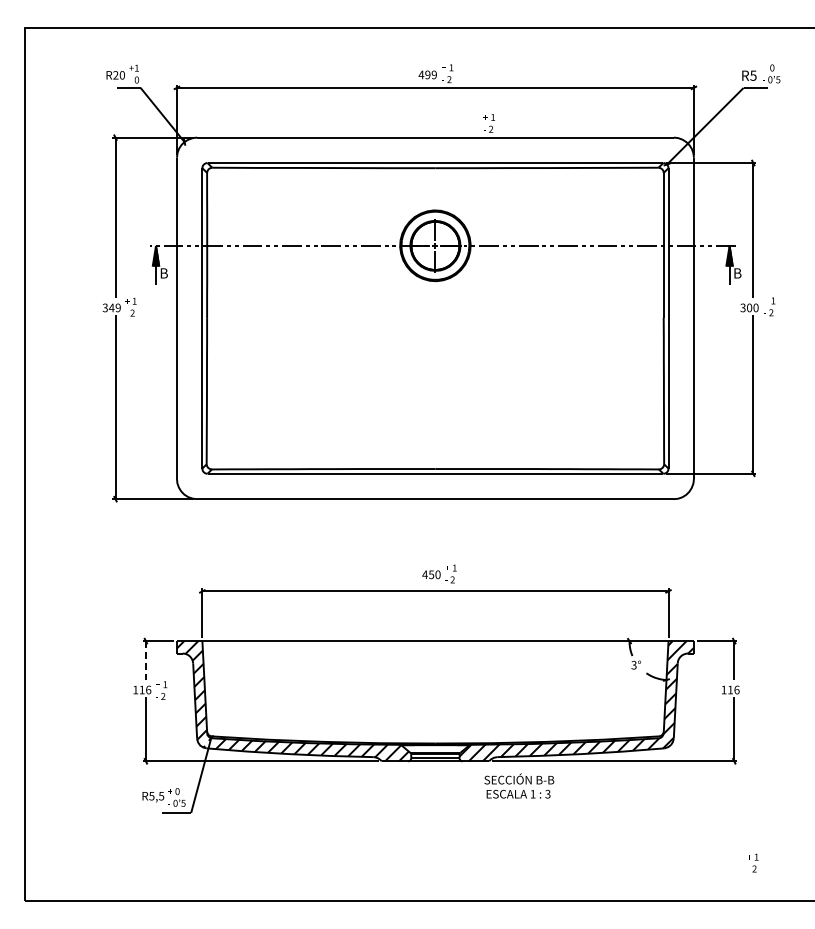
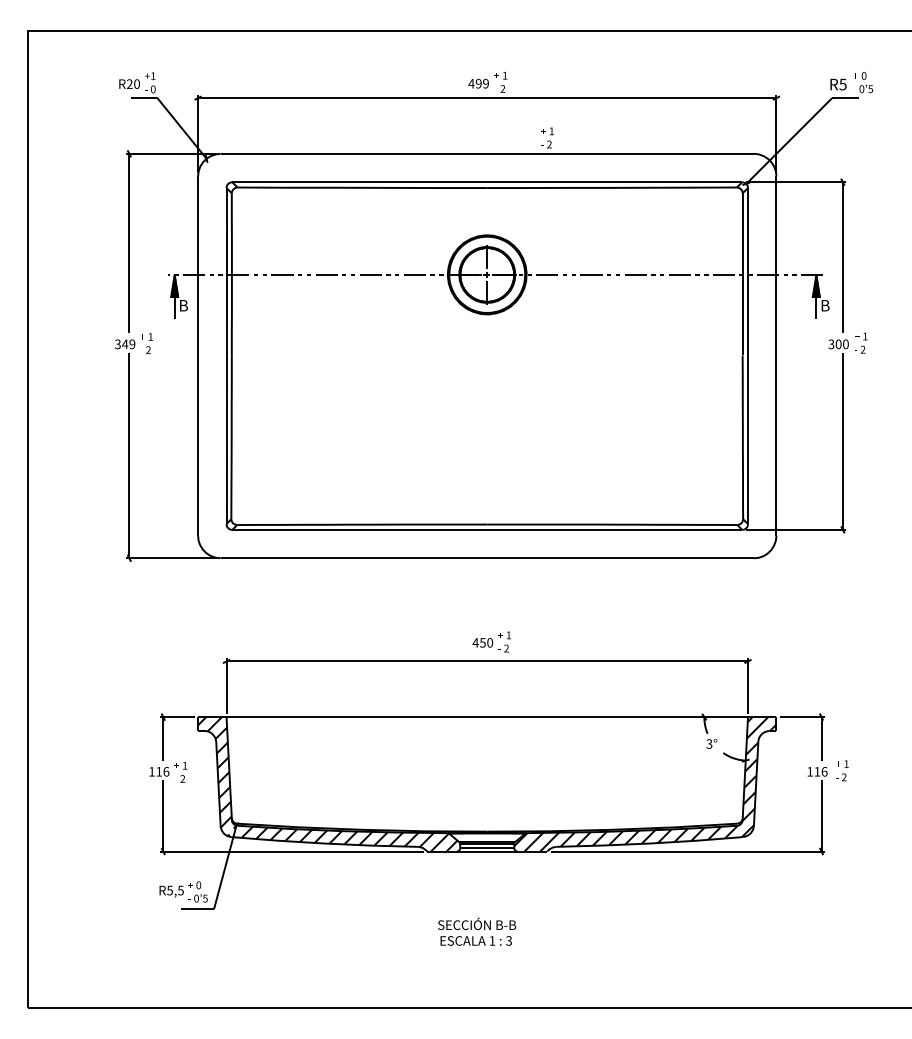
line: (145, 660) -> (162, 738), dashed -> solid
text: (519, 785) -> (477, 931), moved
text: (753, 862) -> (843, 770), moved

